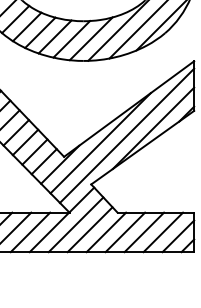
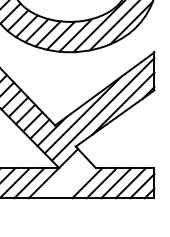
line: (76, 224) -> (64, 177), removed
line: (89, 230) -> (74, 181), removed

